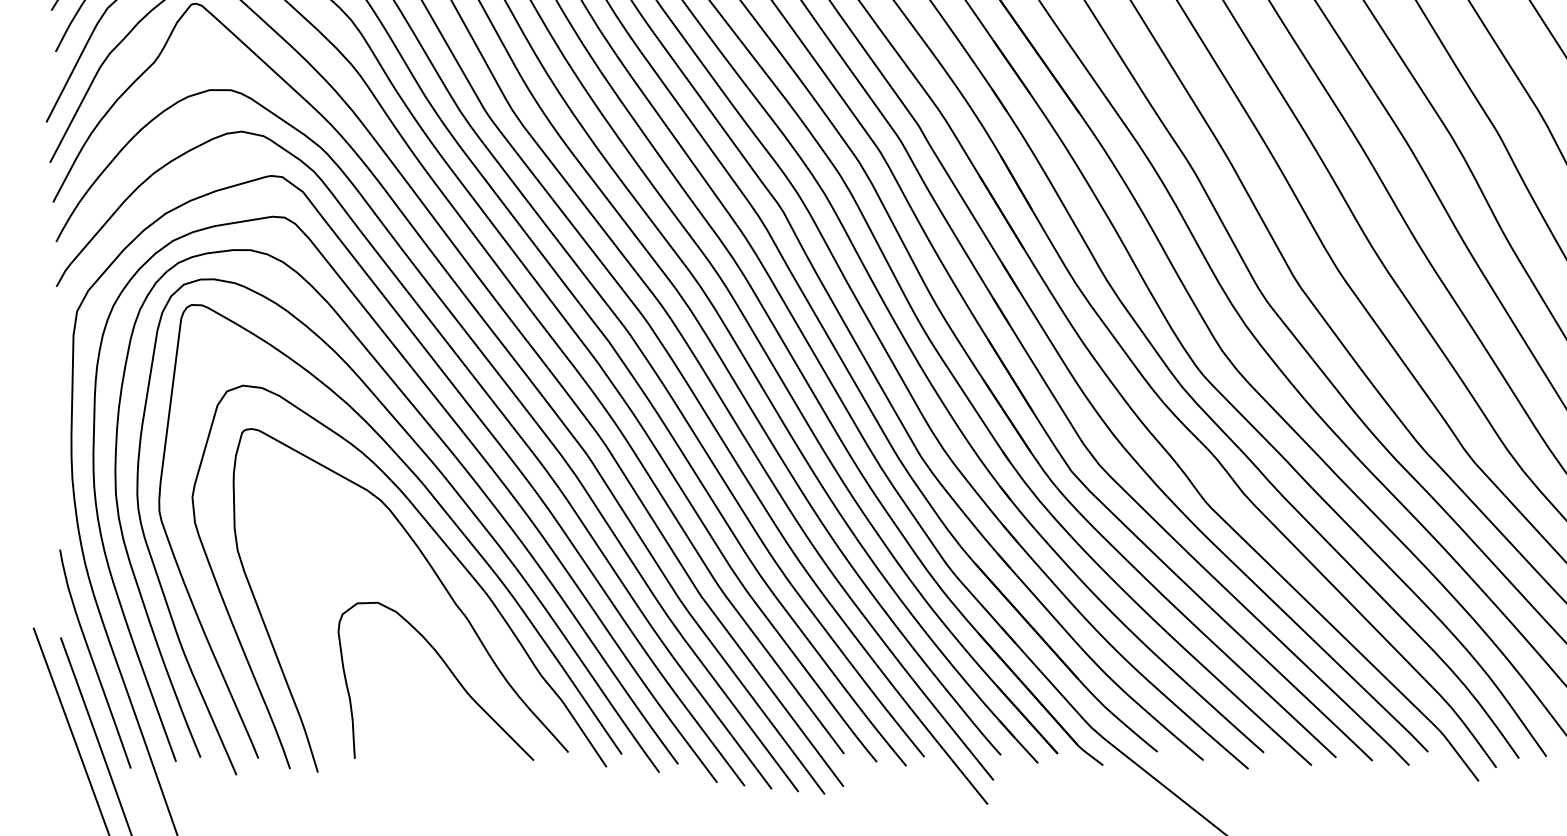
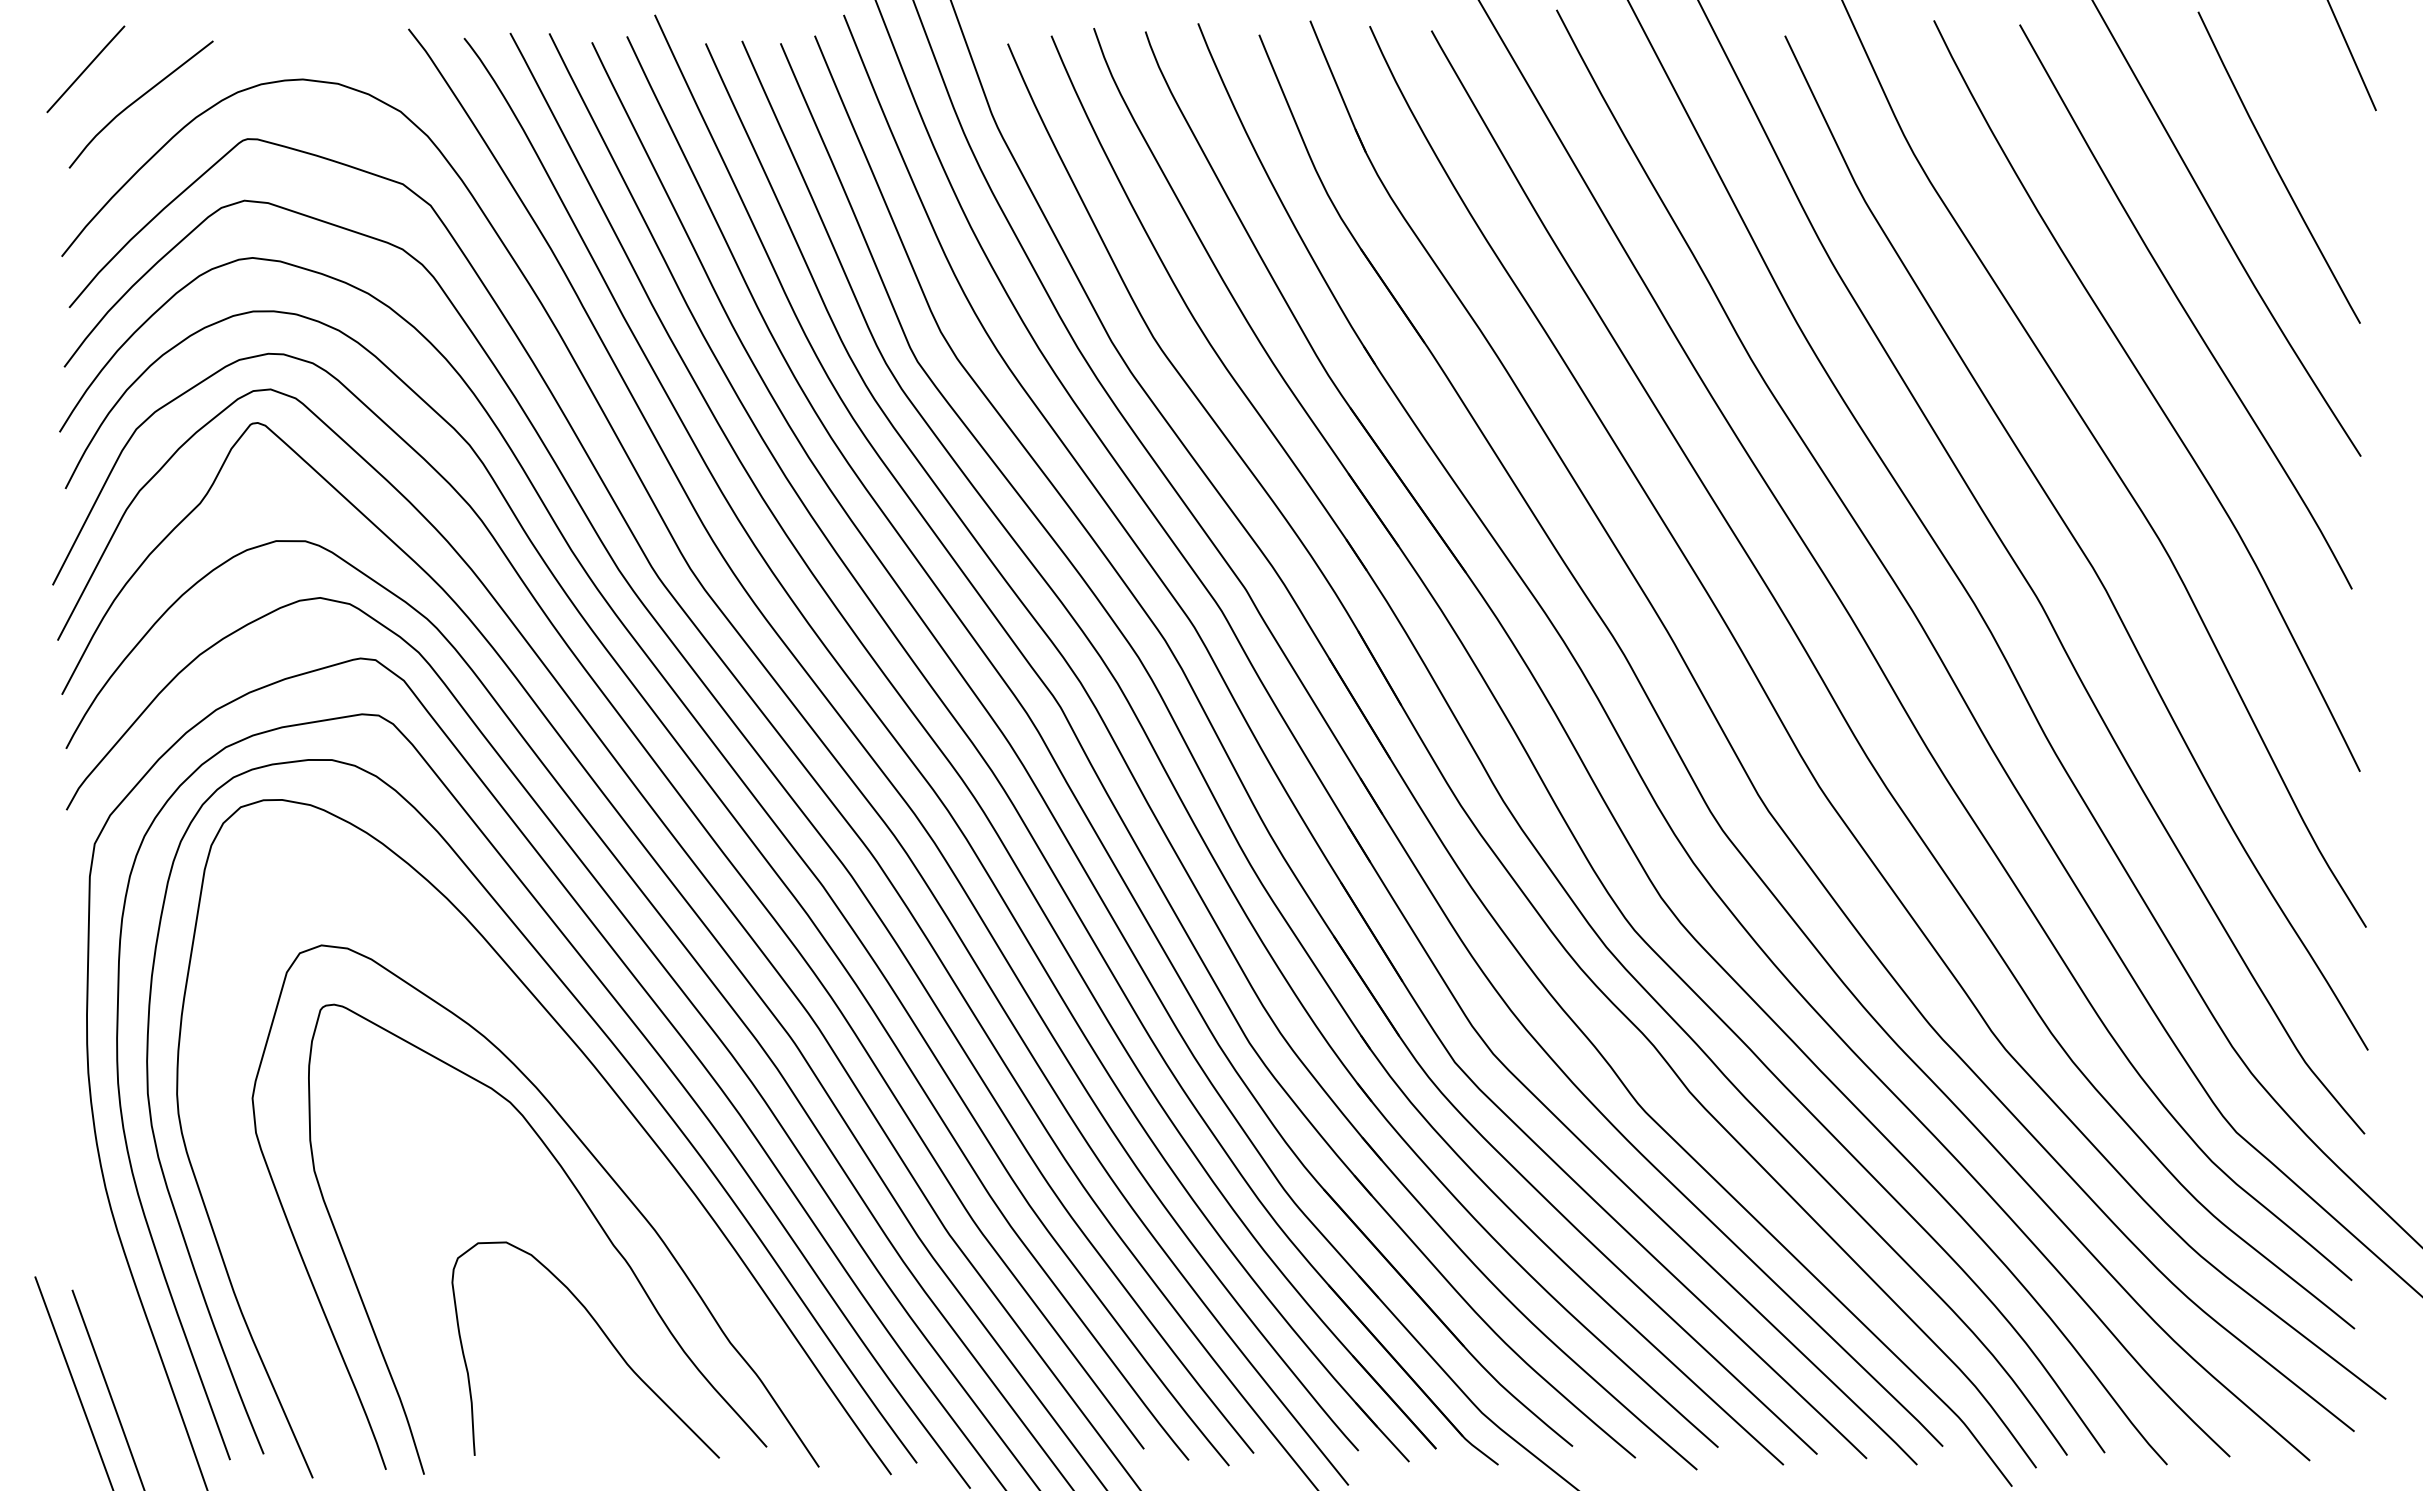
curve: (432, 497) -> (581, 1098), removed
curve: (93, 659) -> (116, 1319), removed

